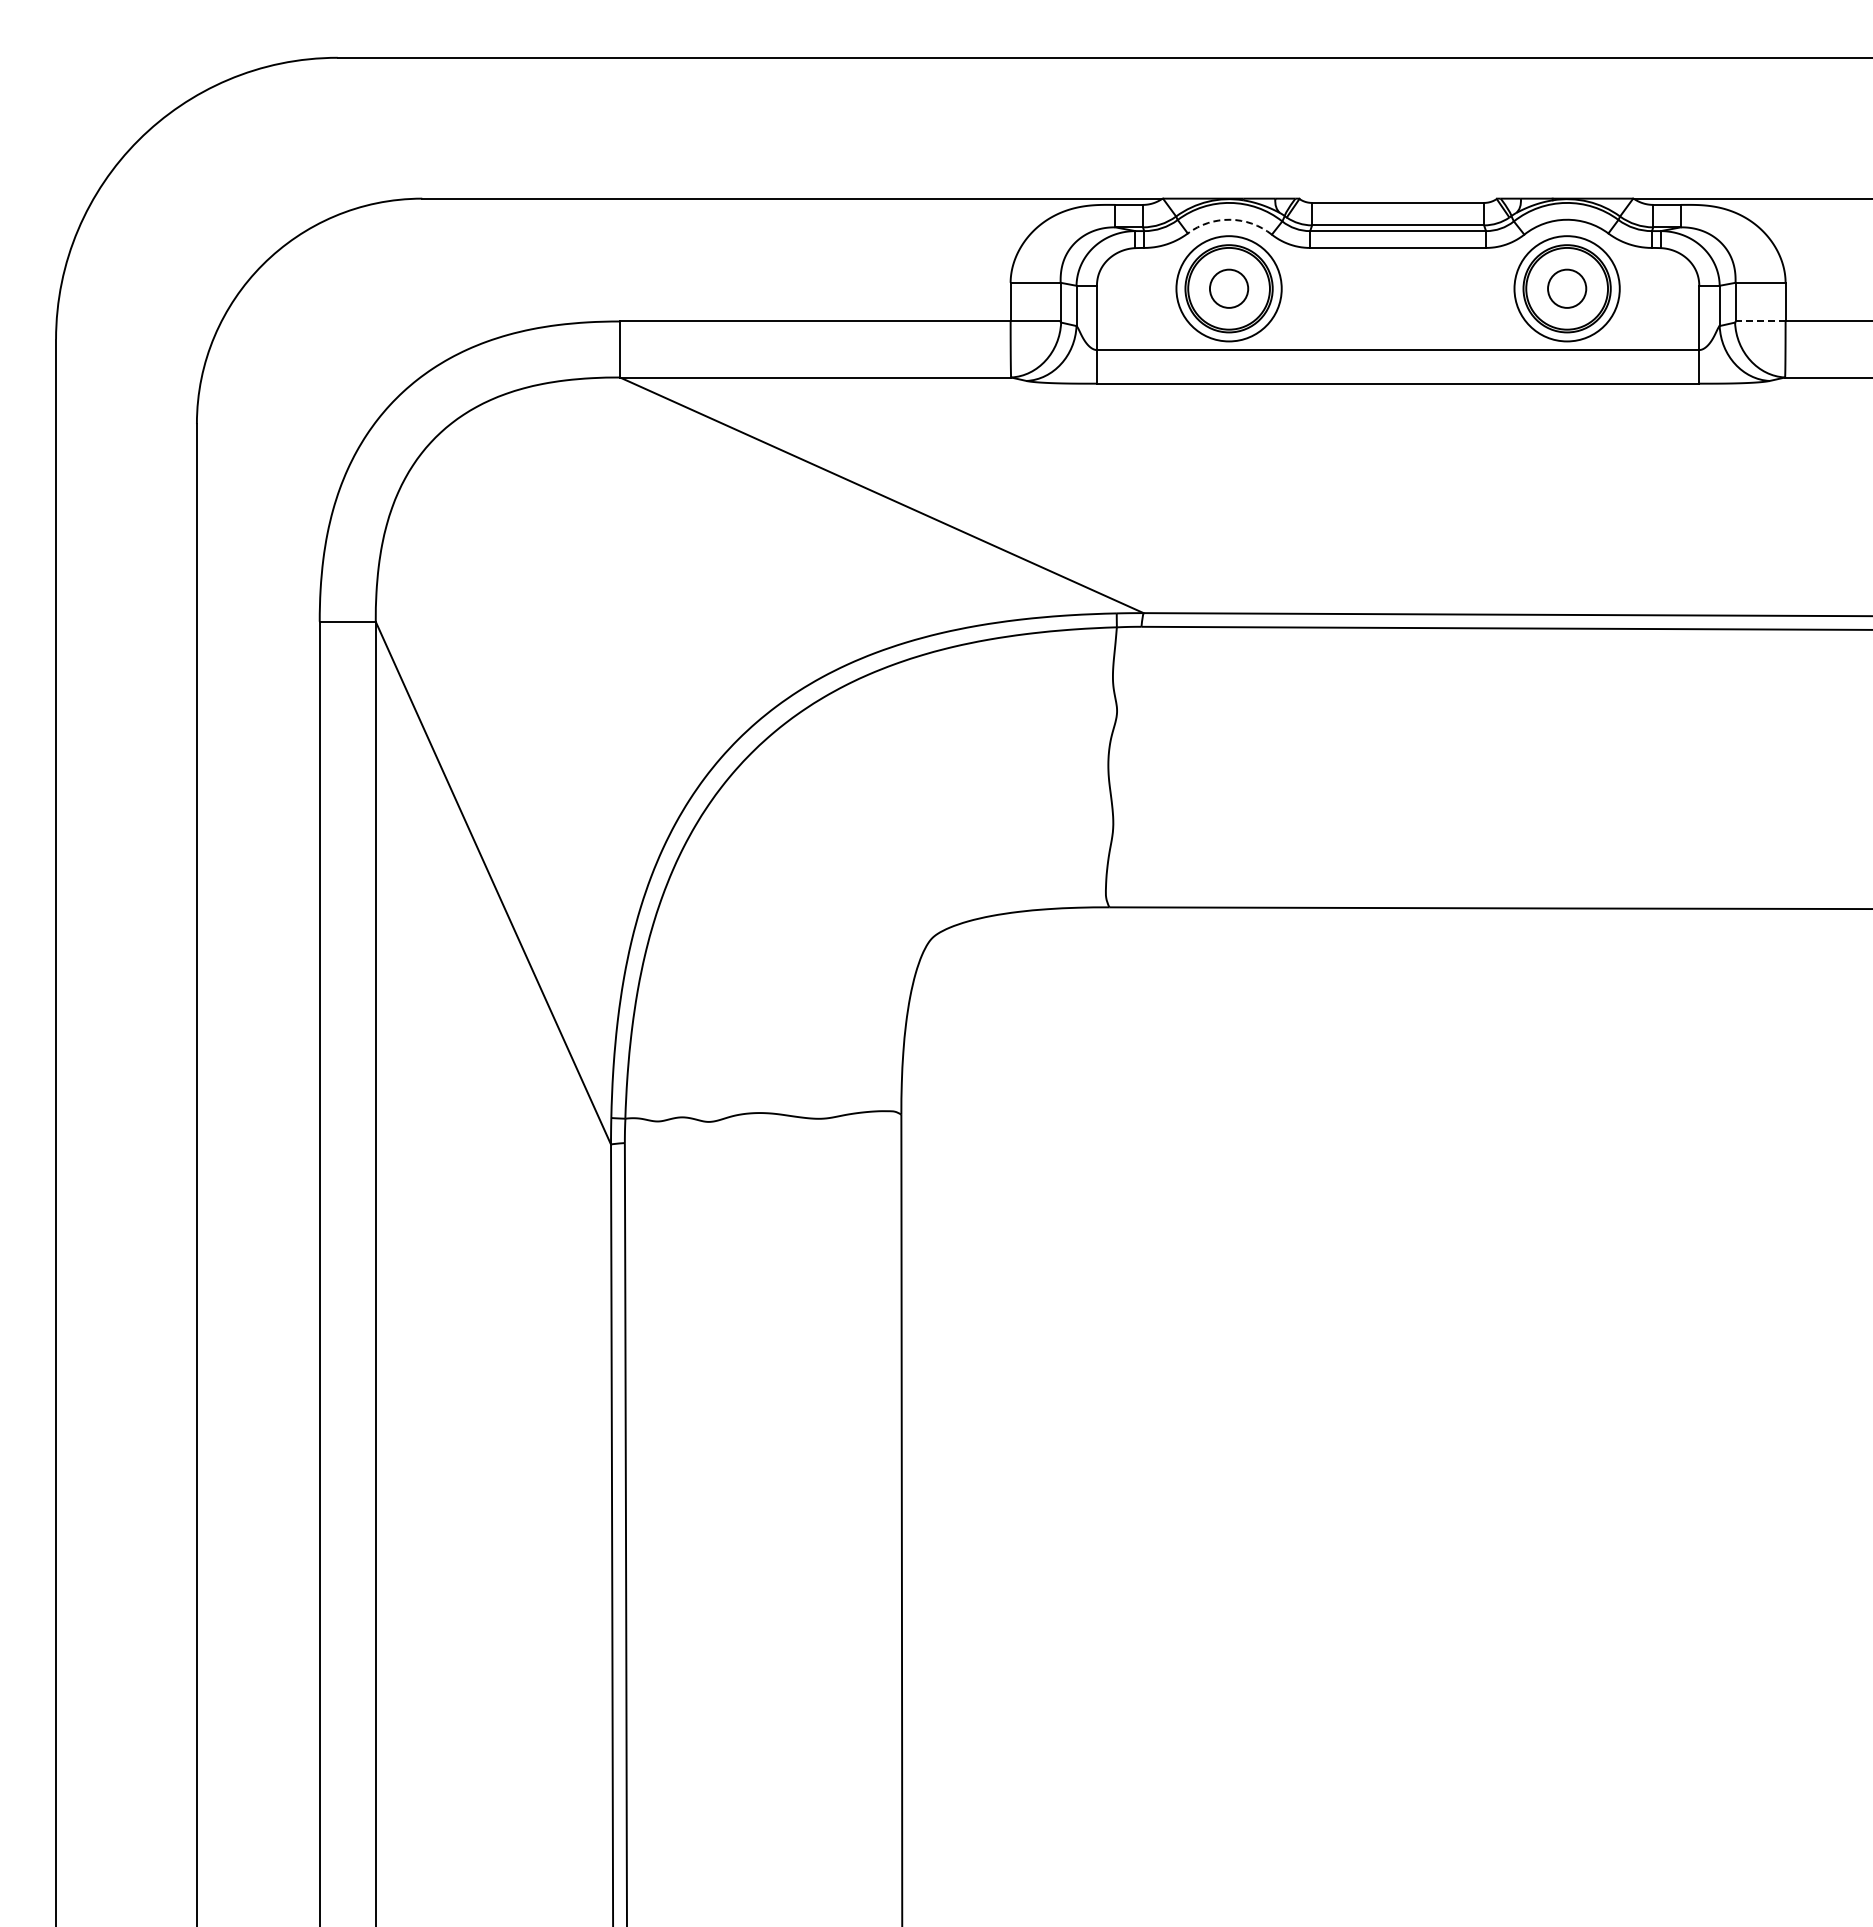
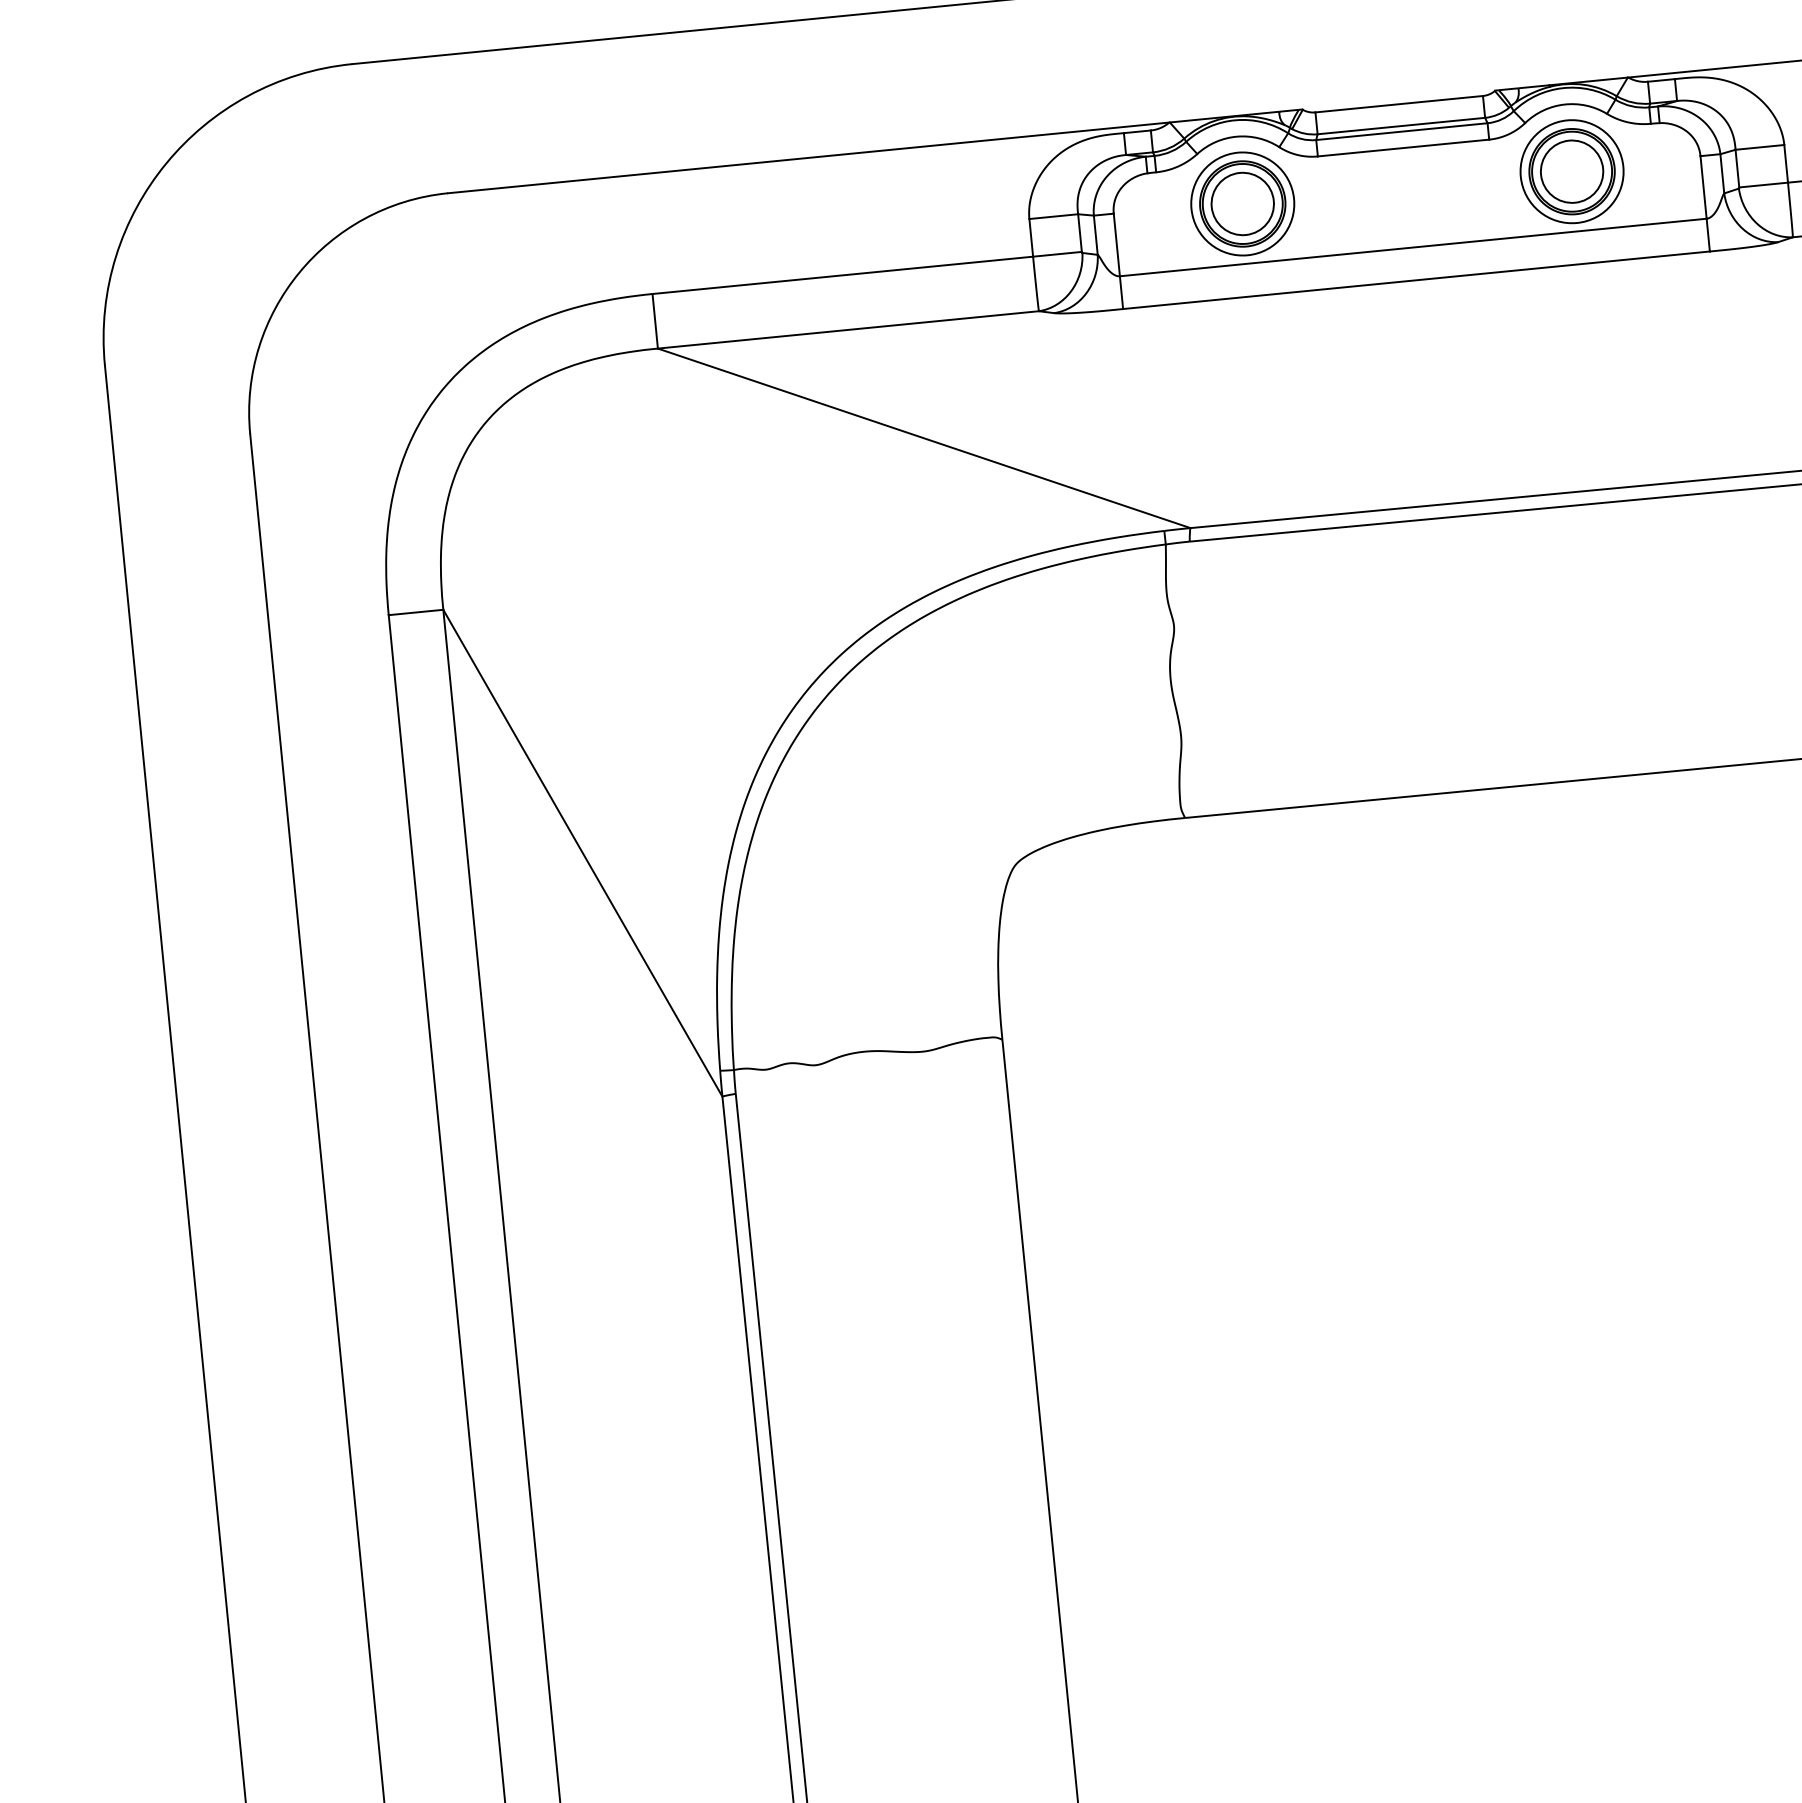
arc: (1230, 219) -> (1237, 136), dashed -> solid
circle: (1228, 288) -> (1242, 203), size x1.67
circle: (1567, 288) -> (1572, 171), size x1.67
line: (1760, 321) -> (1763, 185), dashed -> solid

